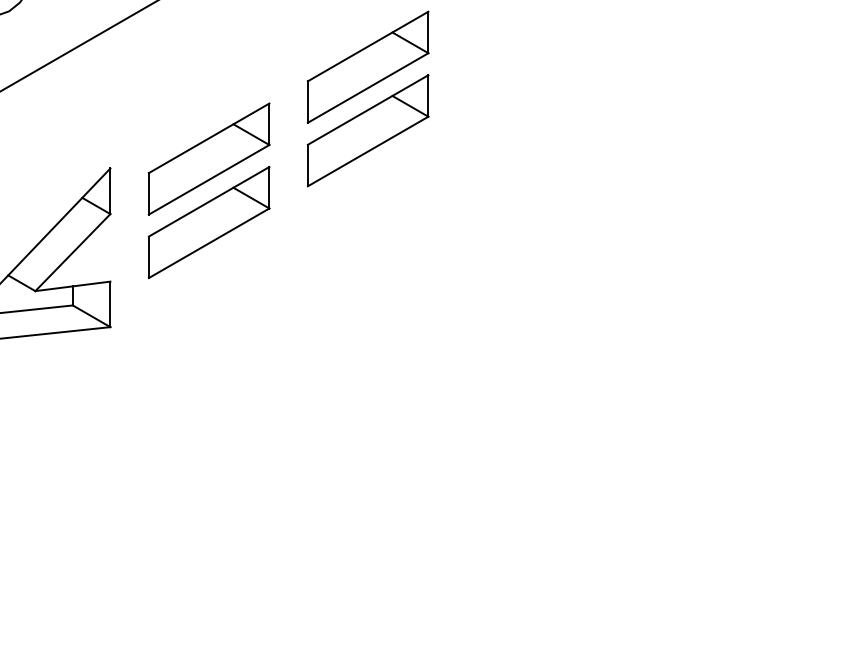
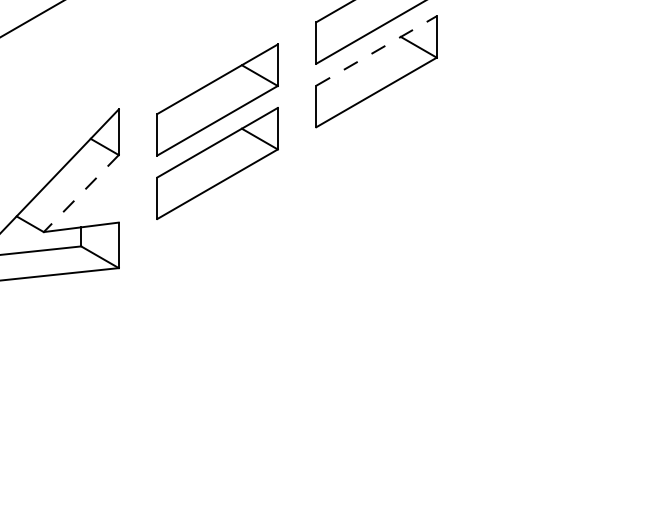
line: (368, 110) -> (376, 51), solid -> dashed
line: (72, 252) -> (80, 193), solid -> dashed

